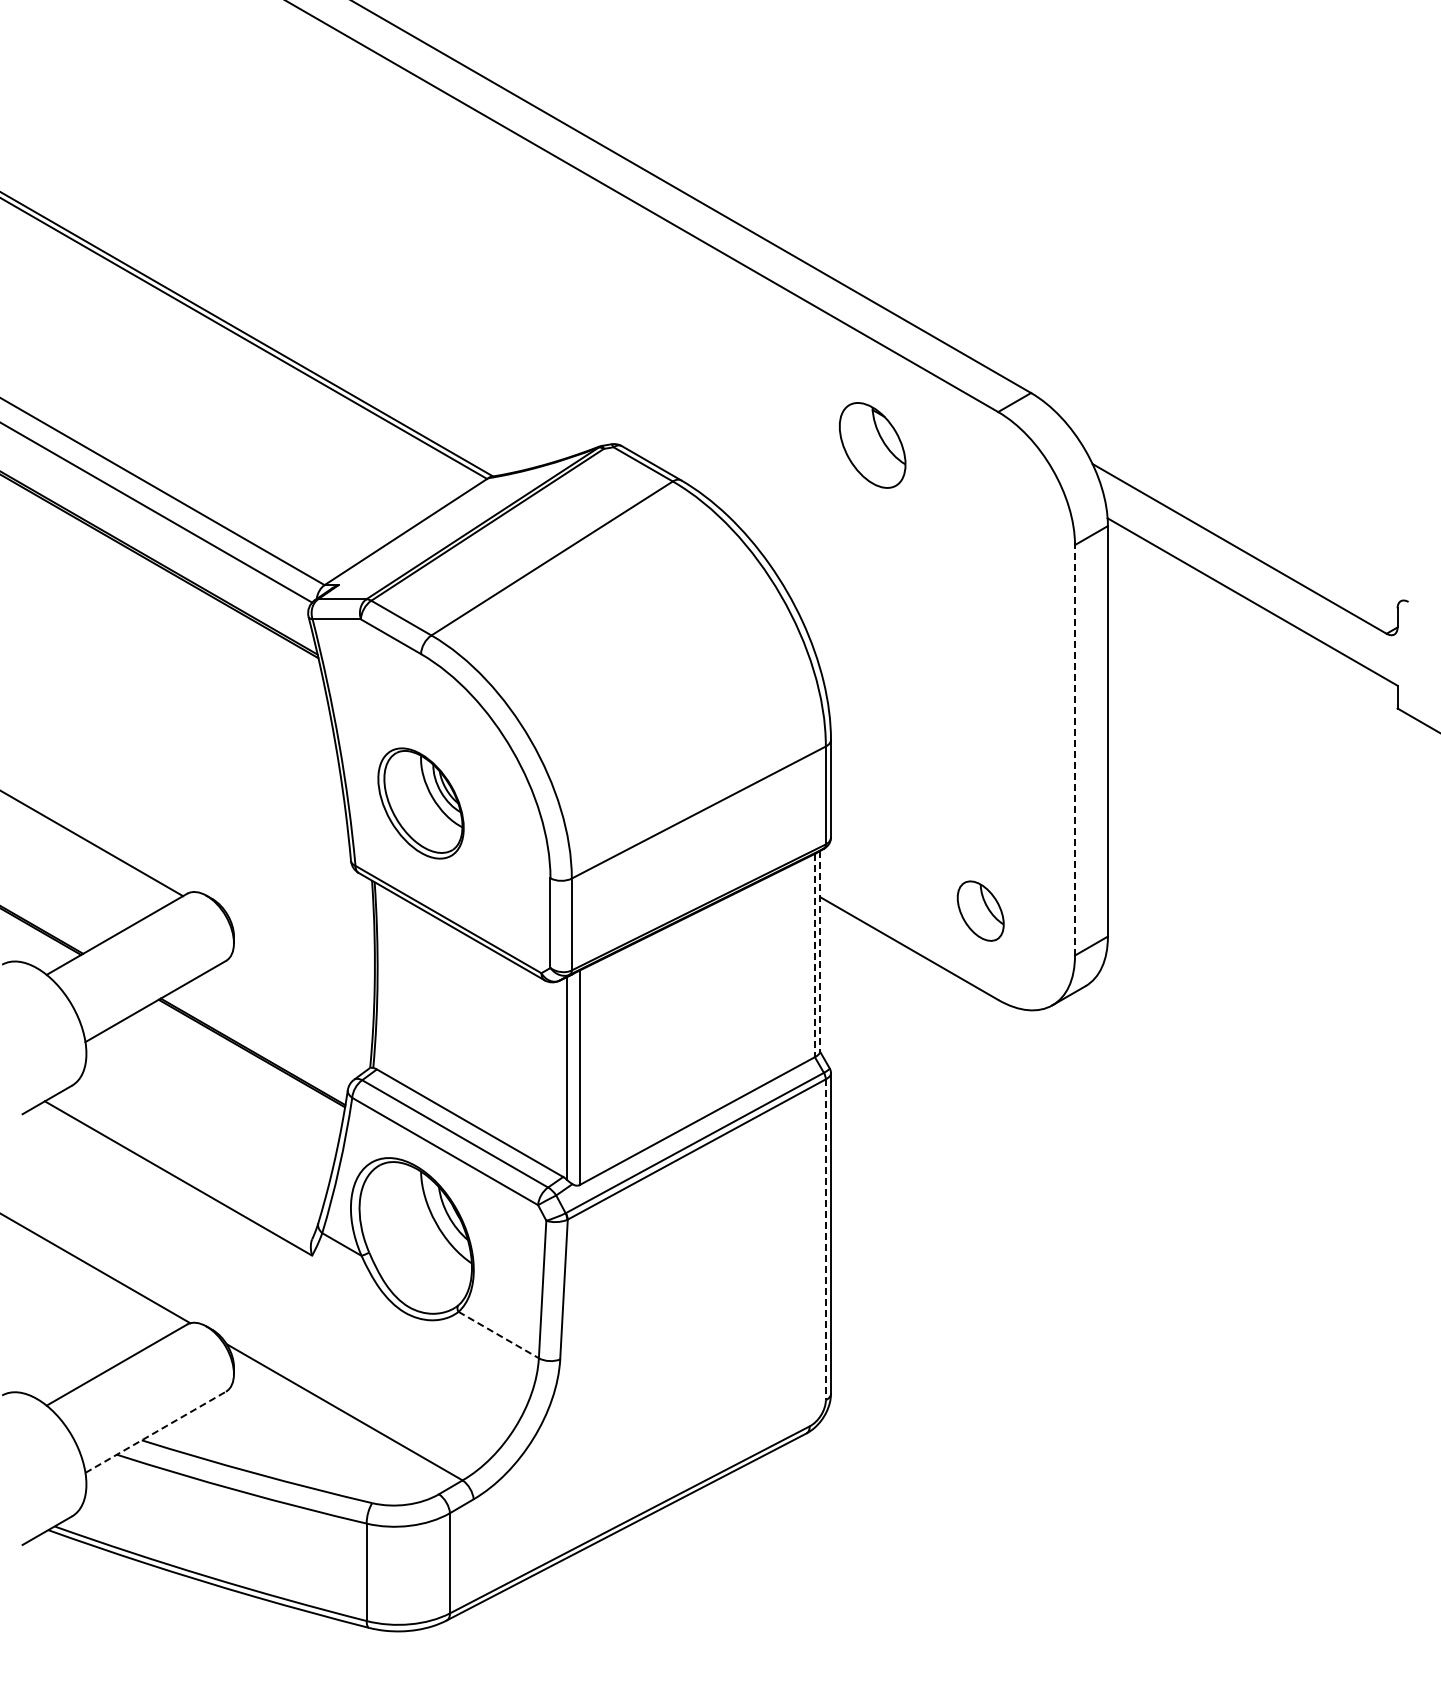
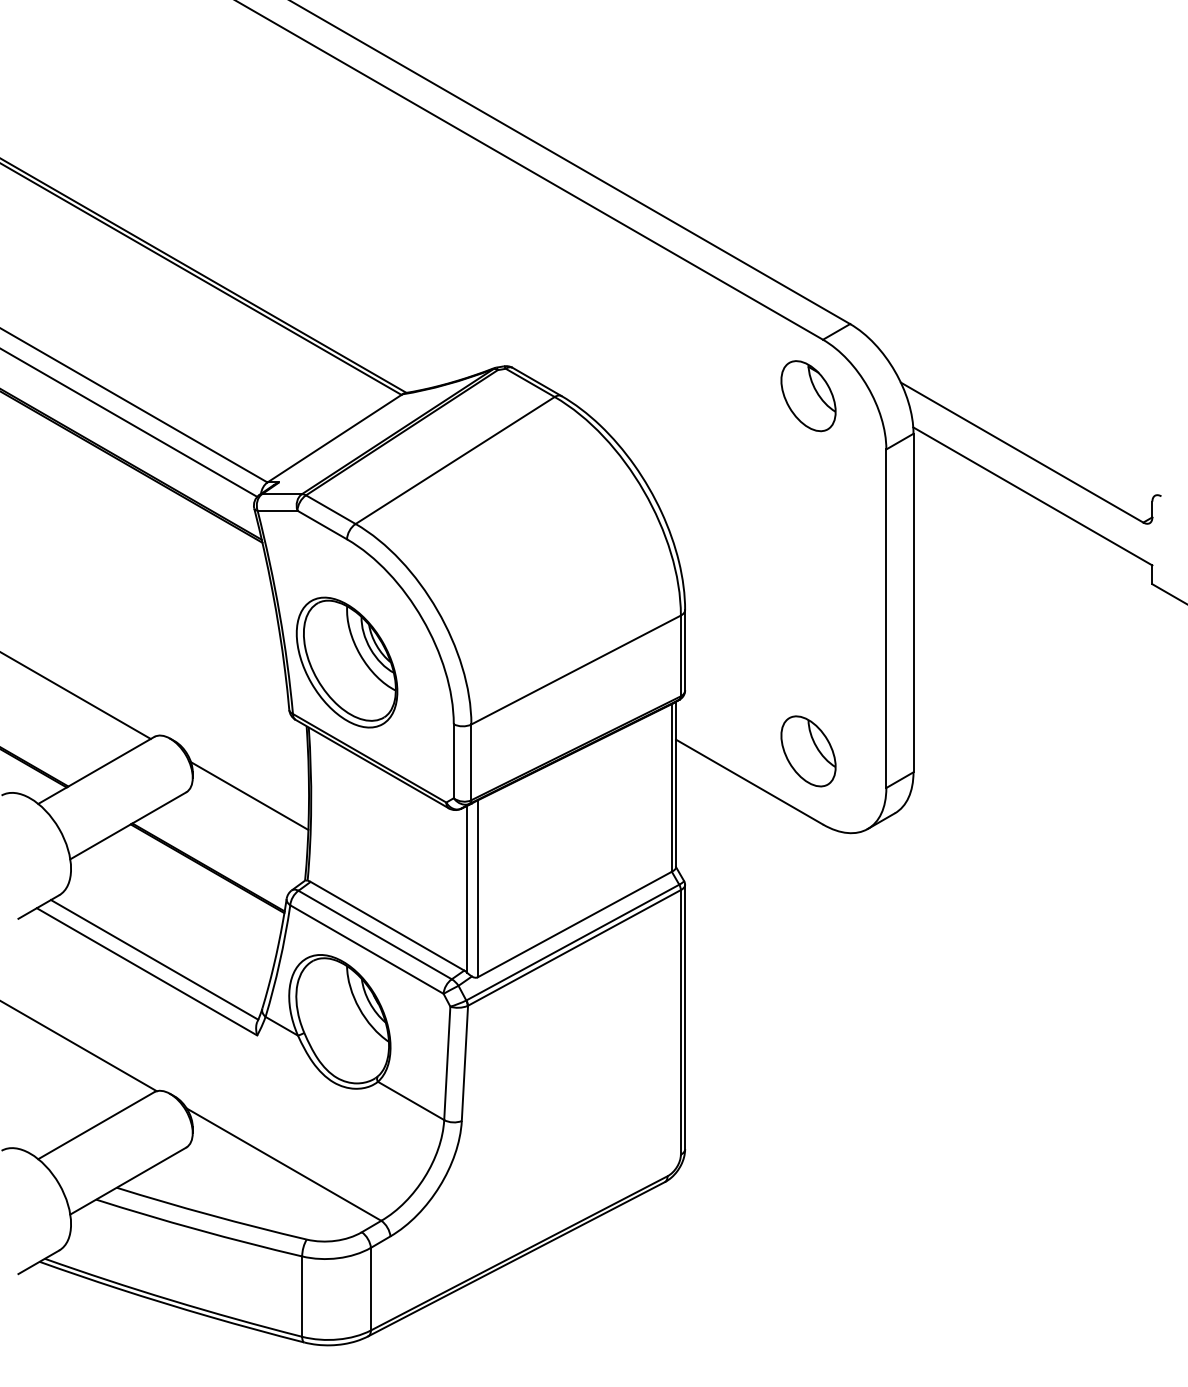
part: (872, 445) -> (808, 396), moved
line: (1075, 749) -> (886, 618), dashed -> solid
part: (420, 803) -> (346, 662), size x1.43
part: (980, 910) -> (808, 750), size x1.43
line: (820, 951) -> (676, 784), dashed -> solid
line: (814, 955) -> (671, 787), dashed -> solid
line: (302, 965) -> (249, 796), added
line: (187, 1163) -> (154, 959), added
line: (825, 1240) -> (680, 1022), dashed -> solid
line: (499, 1335) -> (411, 1101), dashed -> solid
line: (156, 1432) -> (128, 1181), dashed -> solid

